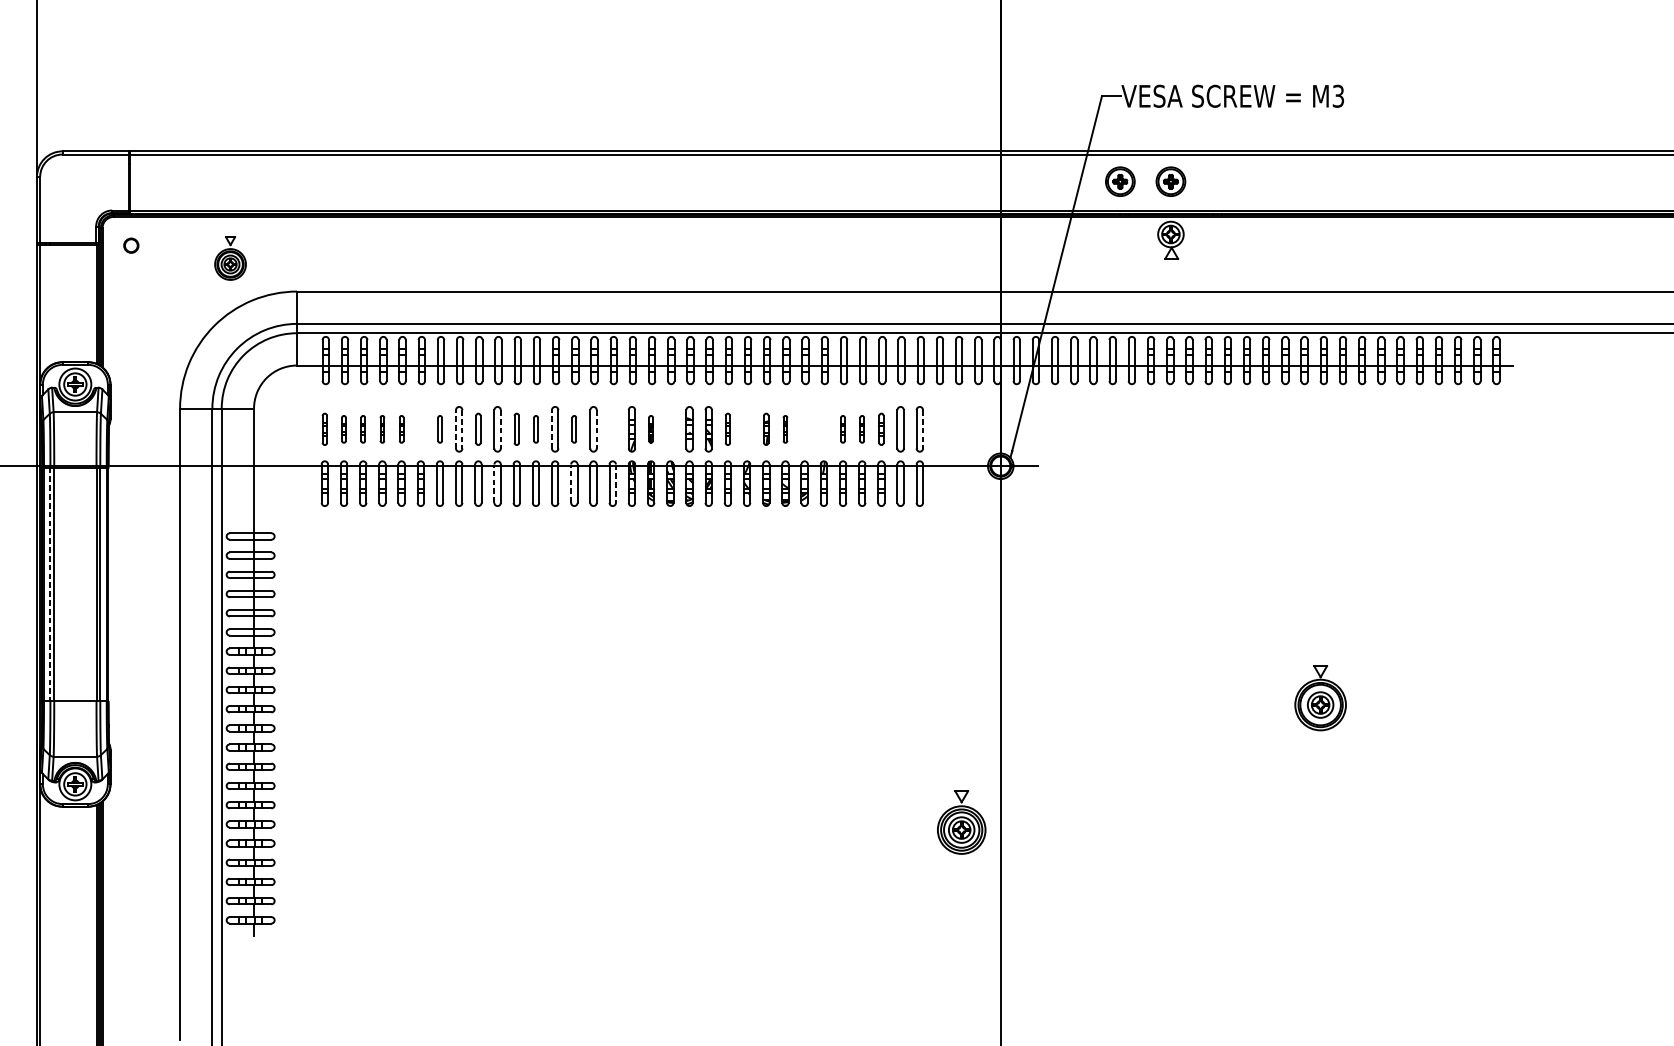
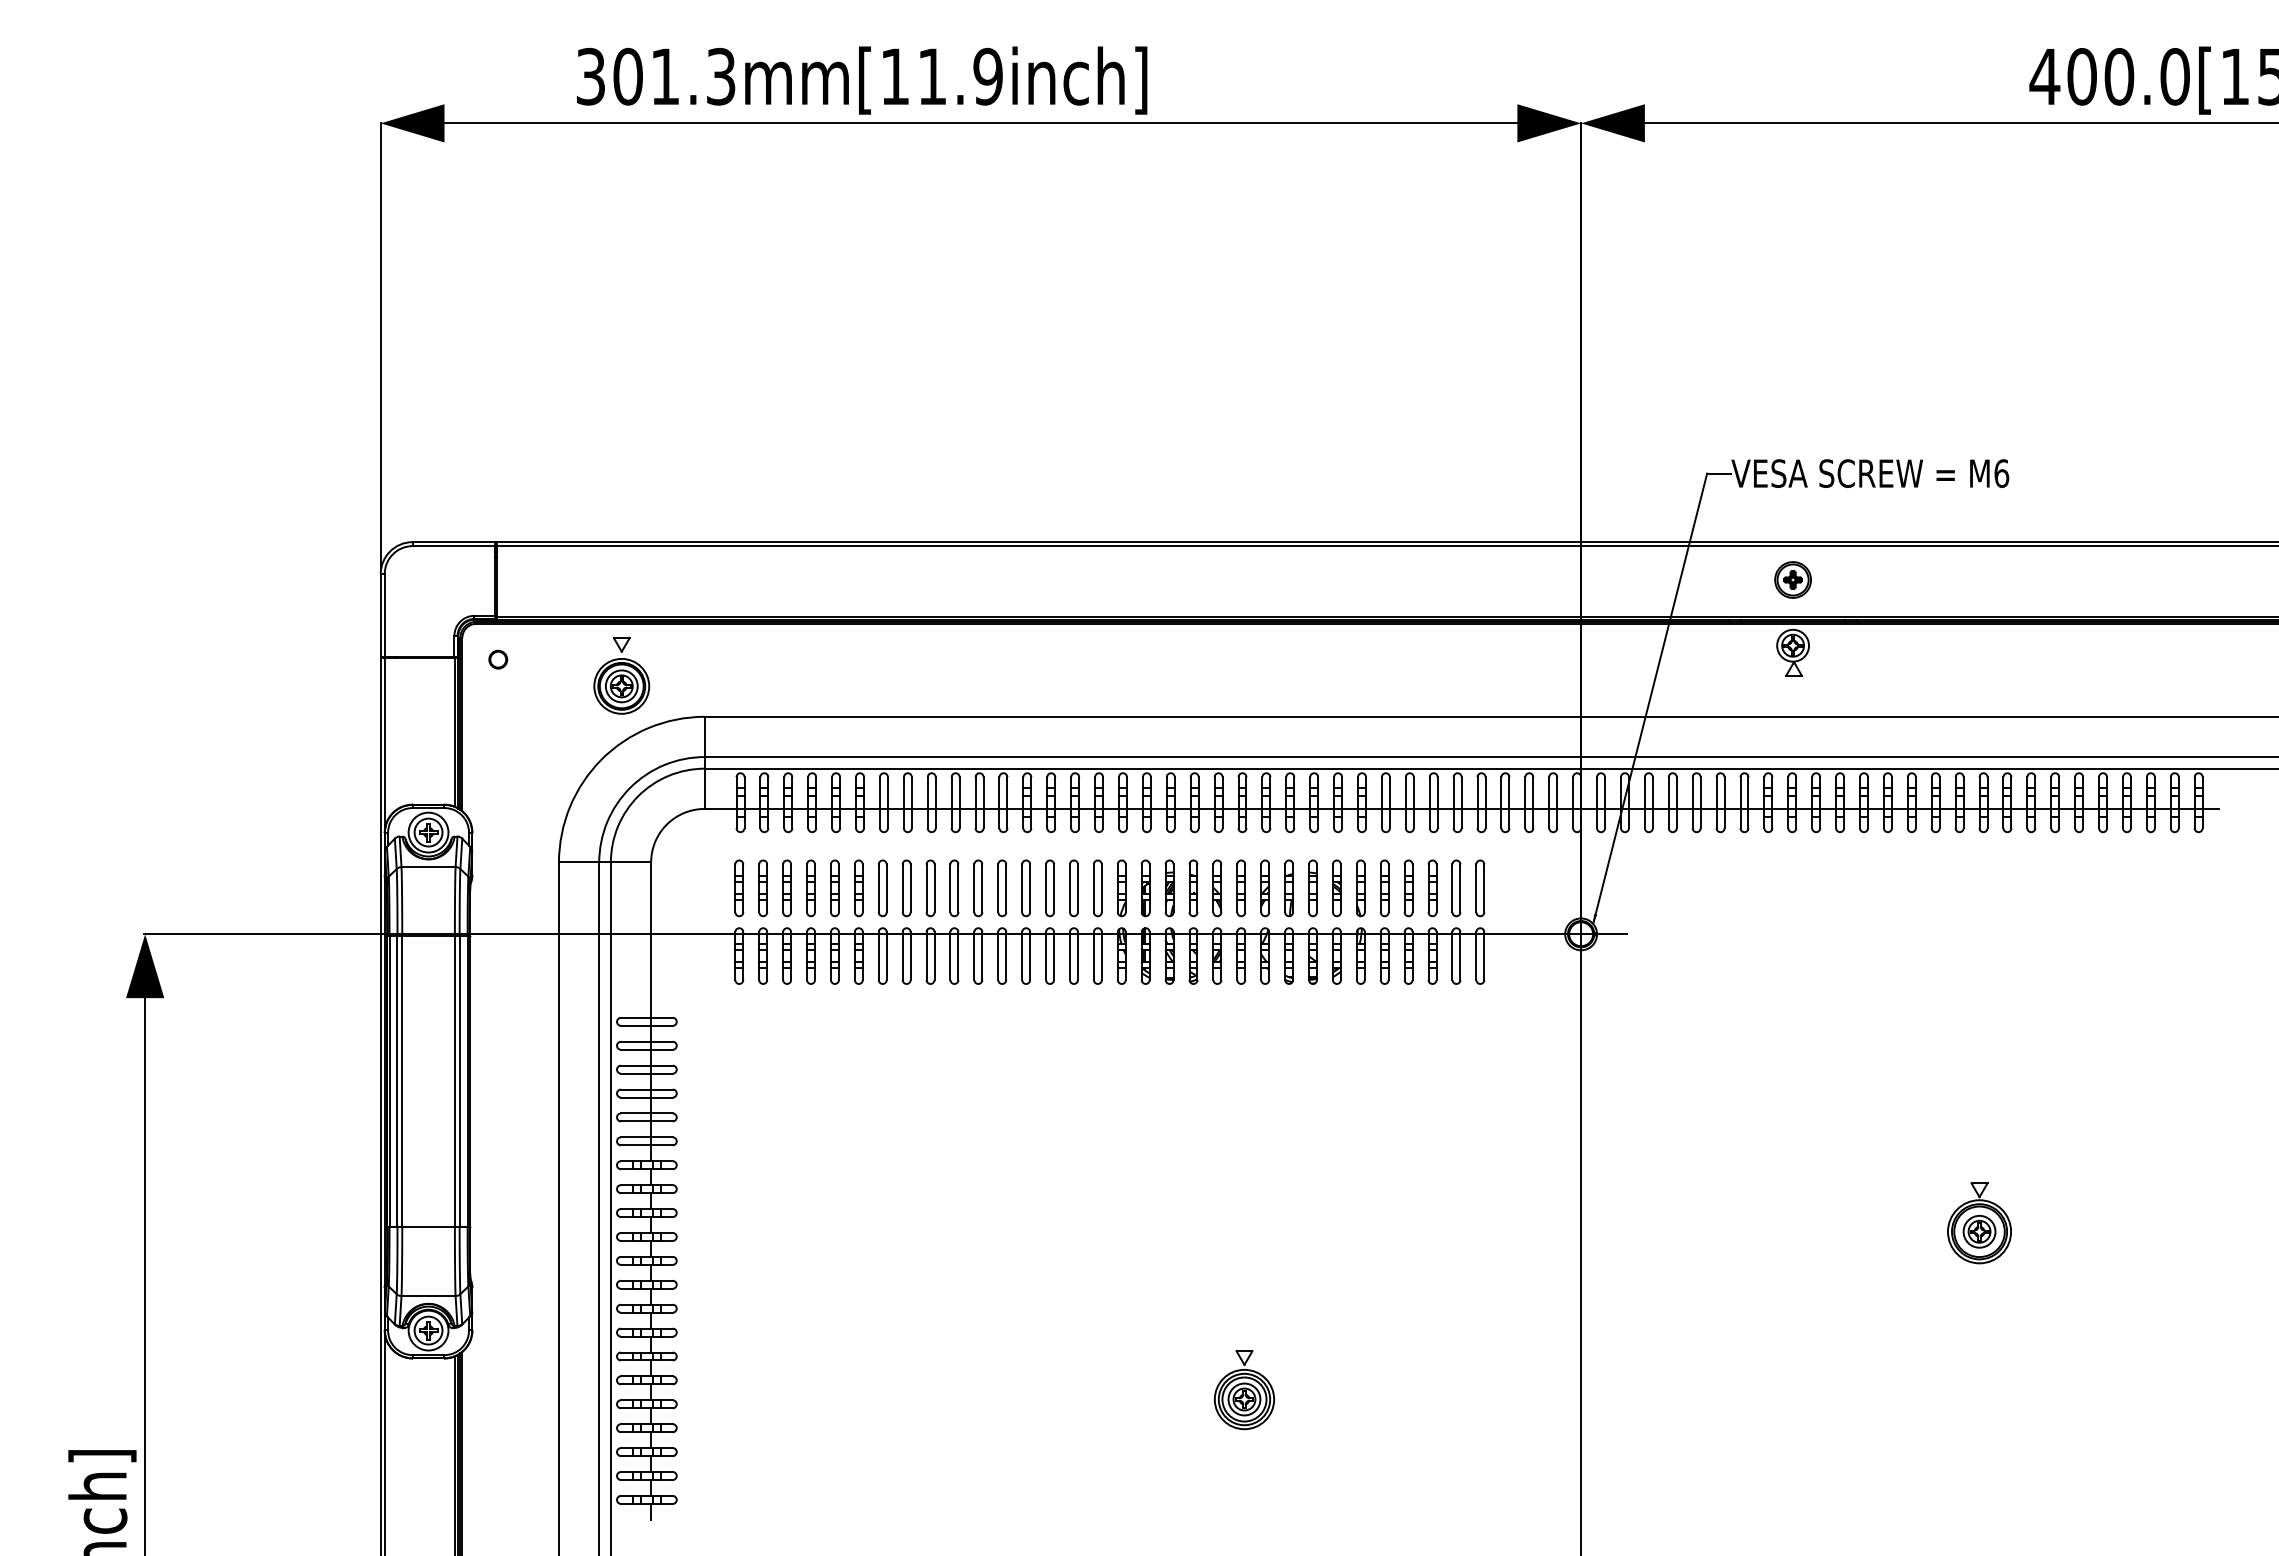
text: (1338, 96) -> (2001, 473), M3 -> M6
part: (1119, 181) -> (1729, 579), removed
part: (230, 258) -> (621, 675), size x1.43
part: (325, 429) -> (739, 888), size x1.43
part: (343, 429) -> (762, 888), size x1.67
part: (362, 429) -> (786, 888), size x1.67
part: (382, 429) -> (810, 888), size x1.67
part: (401, 429) -> (834, 888), size x1.67
part: (420, 429) -> (858, 888), added
part: (439, 429) -> (882, 888), size x1.67
line: (455, 429) -> (902, 888), dashed -> solid
line: (462, 429) -> (910, 888), dashed -> solid
part: (478, 429) -> (930, 888), size x1.43
line: (500, 429) -> (958, 888), dashed -> solid
part: (516, 429) -> (978, 888), size x1.43
part: (536, 429) -> (1002, 888), size x1.67
line: (552, 429) -> (1022, 888), dashed -> solid
part: (573, 429) -> (1049, 888), size x1.67
line: (596, 429) -> (1077, 888), dashed -> solid
part: (612, 429) -> (1097, 888), added
part: (650, 429) -> (1145, 888), size x1.67
part: (670, 429) -> (1169, 888), added
part: (728, 429) -> (1241, 888), size x1.43
part: (746, 429) -> (1264, 888), added
part: (765, 429) -> (1288, 888), size x1.43
part: (785, 429) -> (1312, 888), size x1.67
part: (804, 429) -> (1336, 888), added
part: (823, 429) -> (1360, 888), added
part: (842, 429) -> (1384, 888), size x1.67
part: (862, 429) -> (1408, 888), size x1.67
part: (881, 429) -> (1432, 888), size x1.43
line: (923, 429) -> (1484, 888), dashed -> solid
line: (494, 484) -> (950, 956), dashed -> solid
line: (571, 484) -> (1046, 956), dashed -> solid
line: (615, 484) -> (1101, 956), dashed -> solid
line: (50, 585) -> (397, 1082), dashed -> solid
part: (961, 822) -> (1244, 1390), moved

